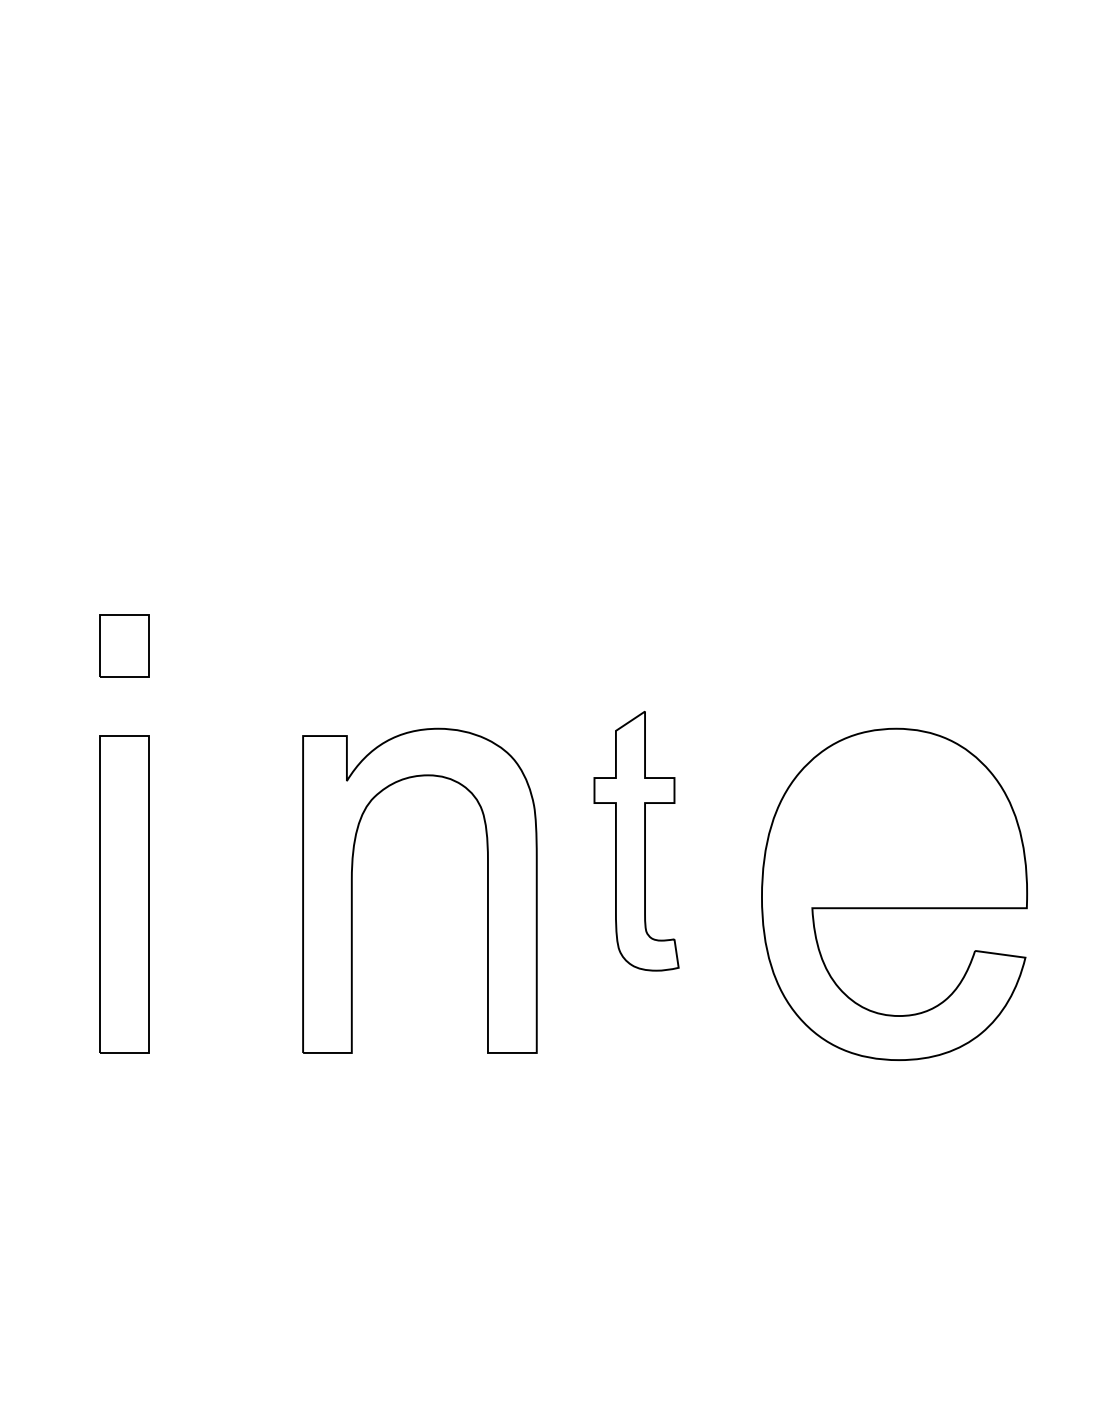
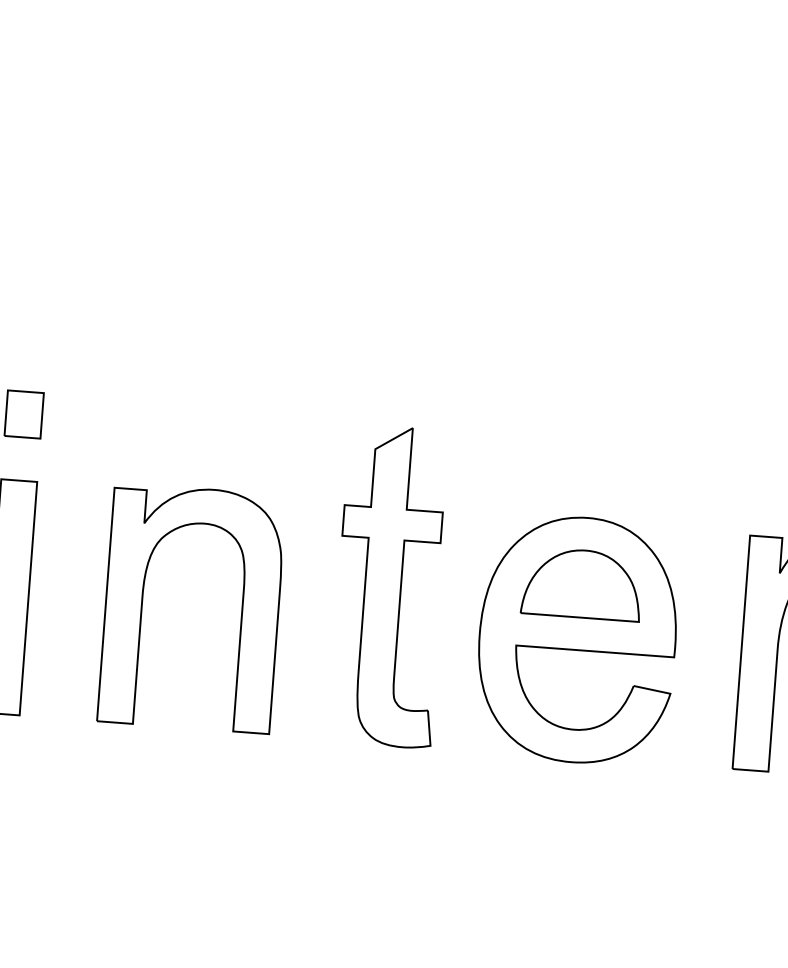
part: (895, 818) -> (582, 584), added
part: (636, 840) -> (390, 585), size x1.67
part: (352, 890) -> (142, 604), moved

